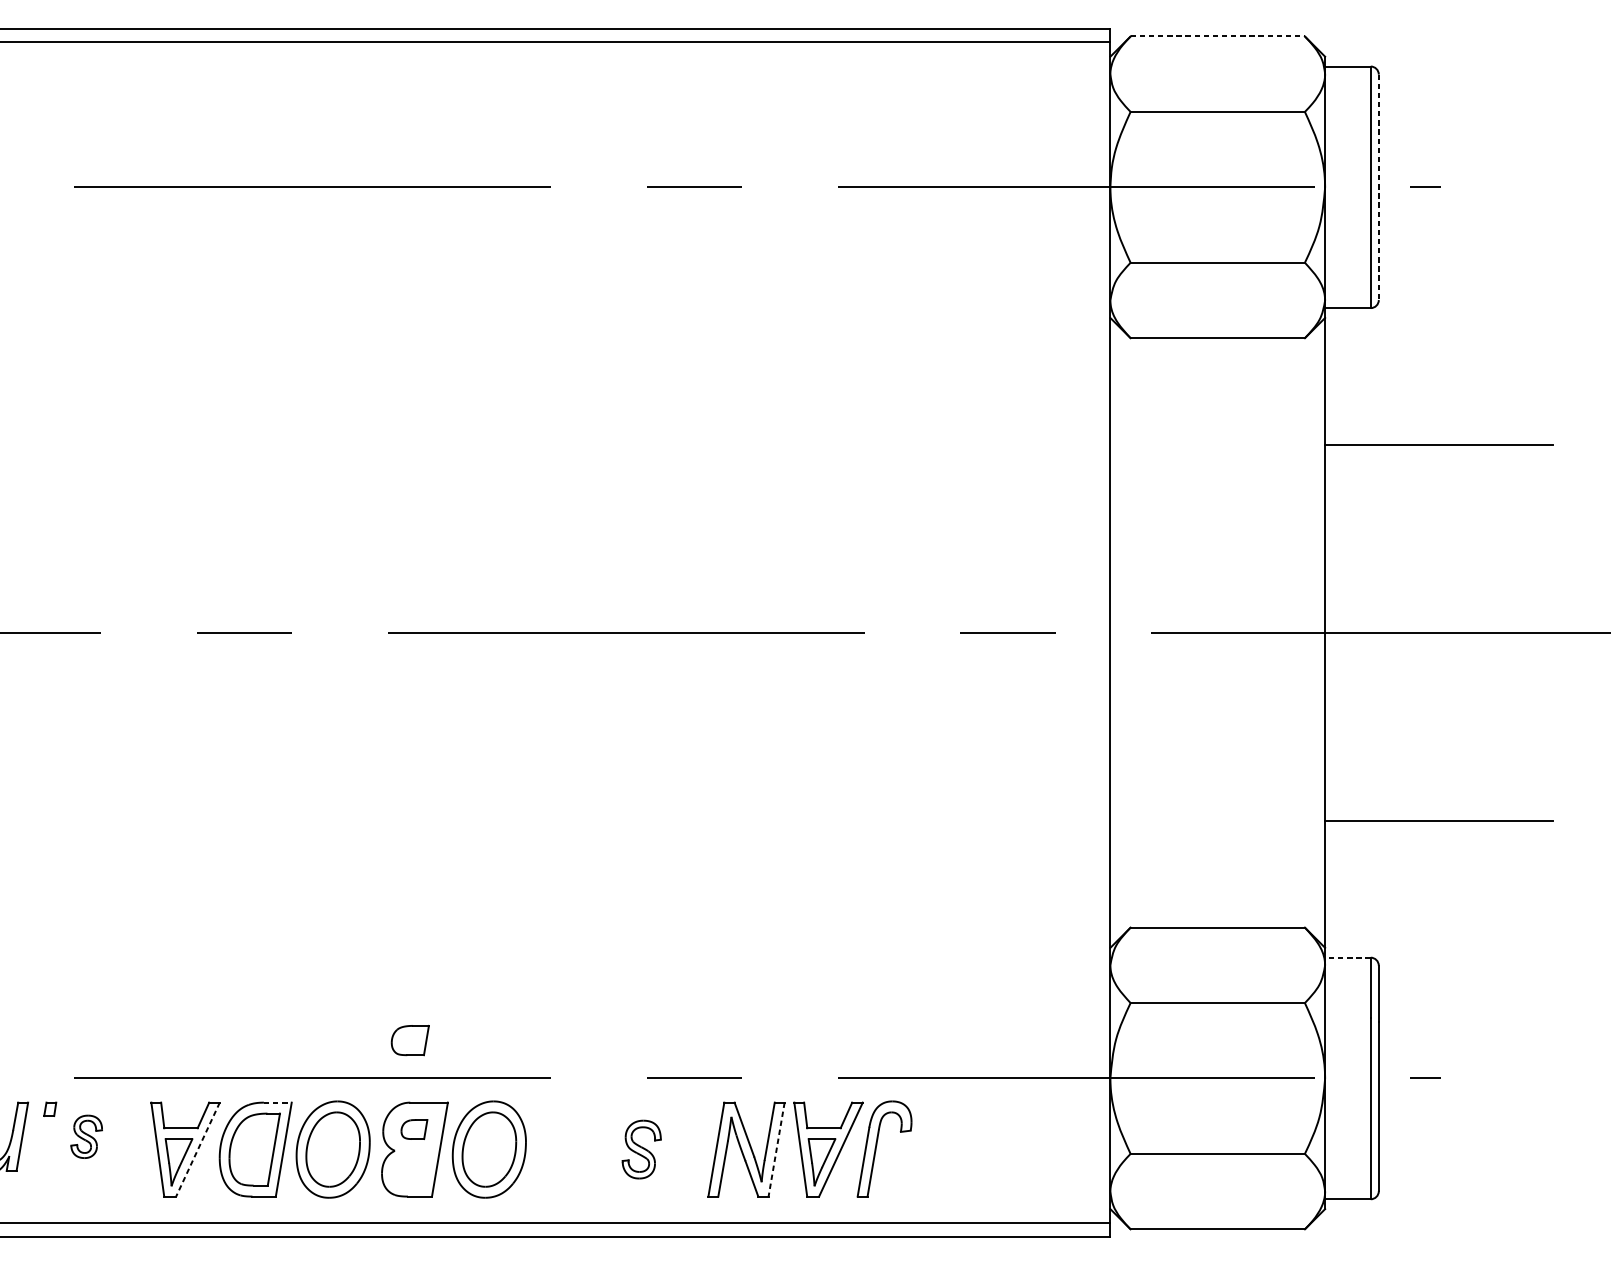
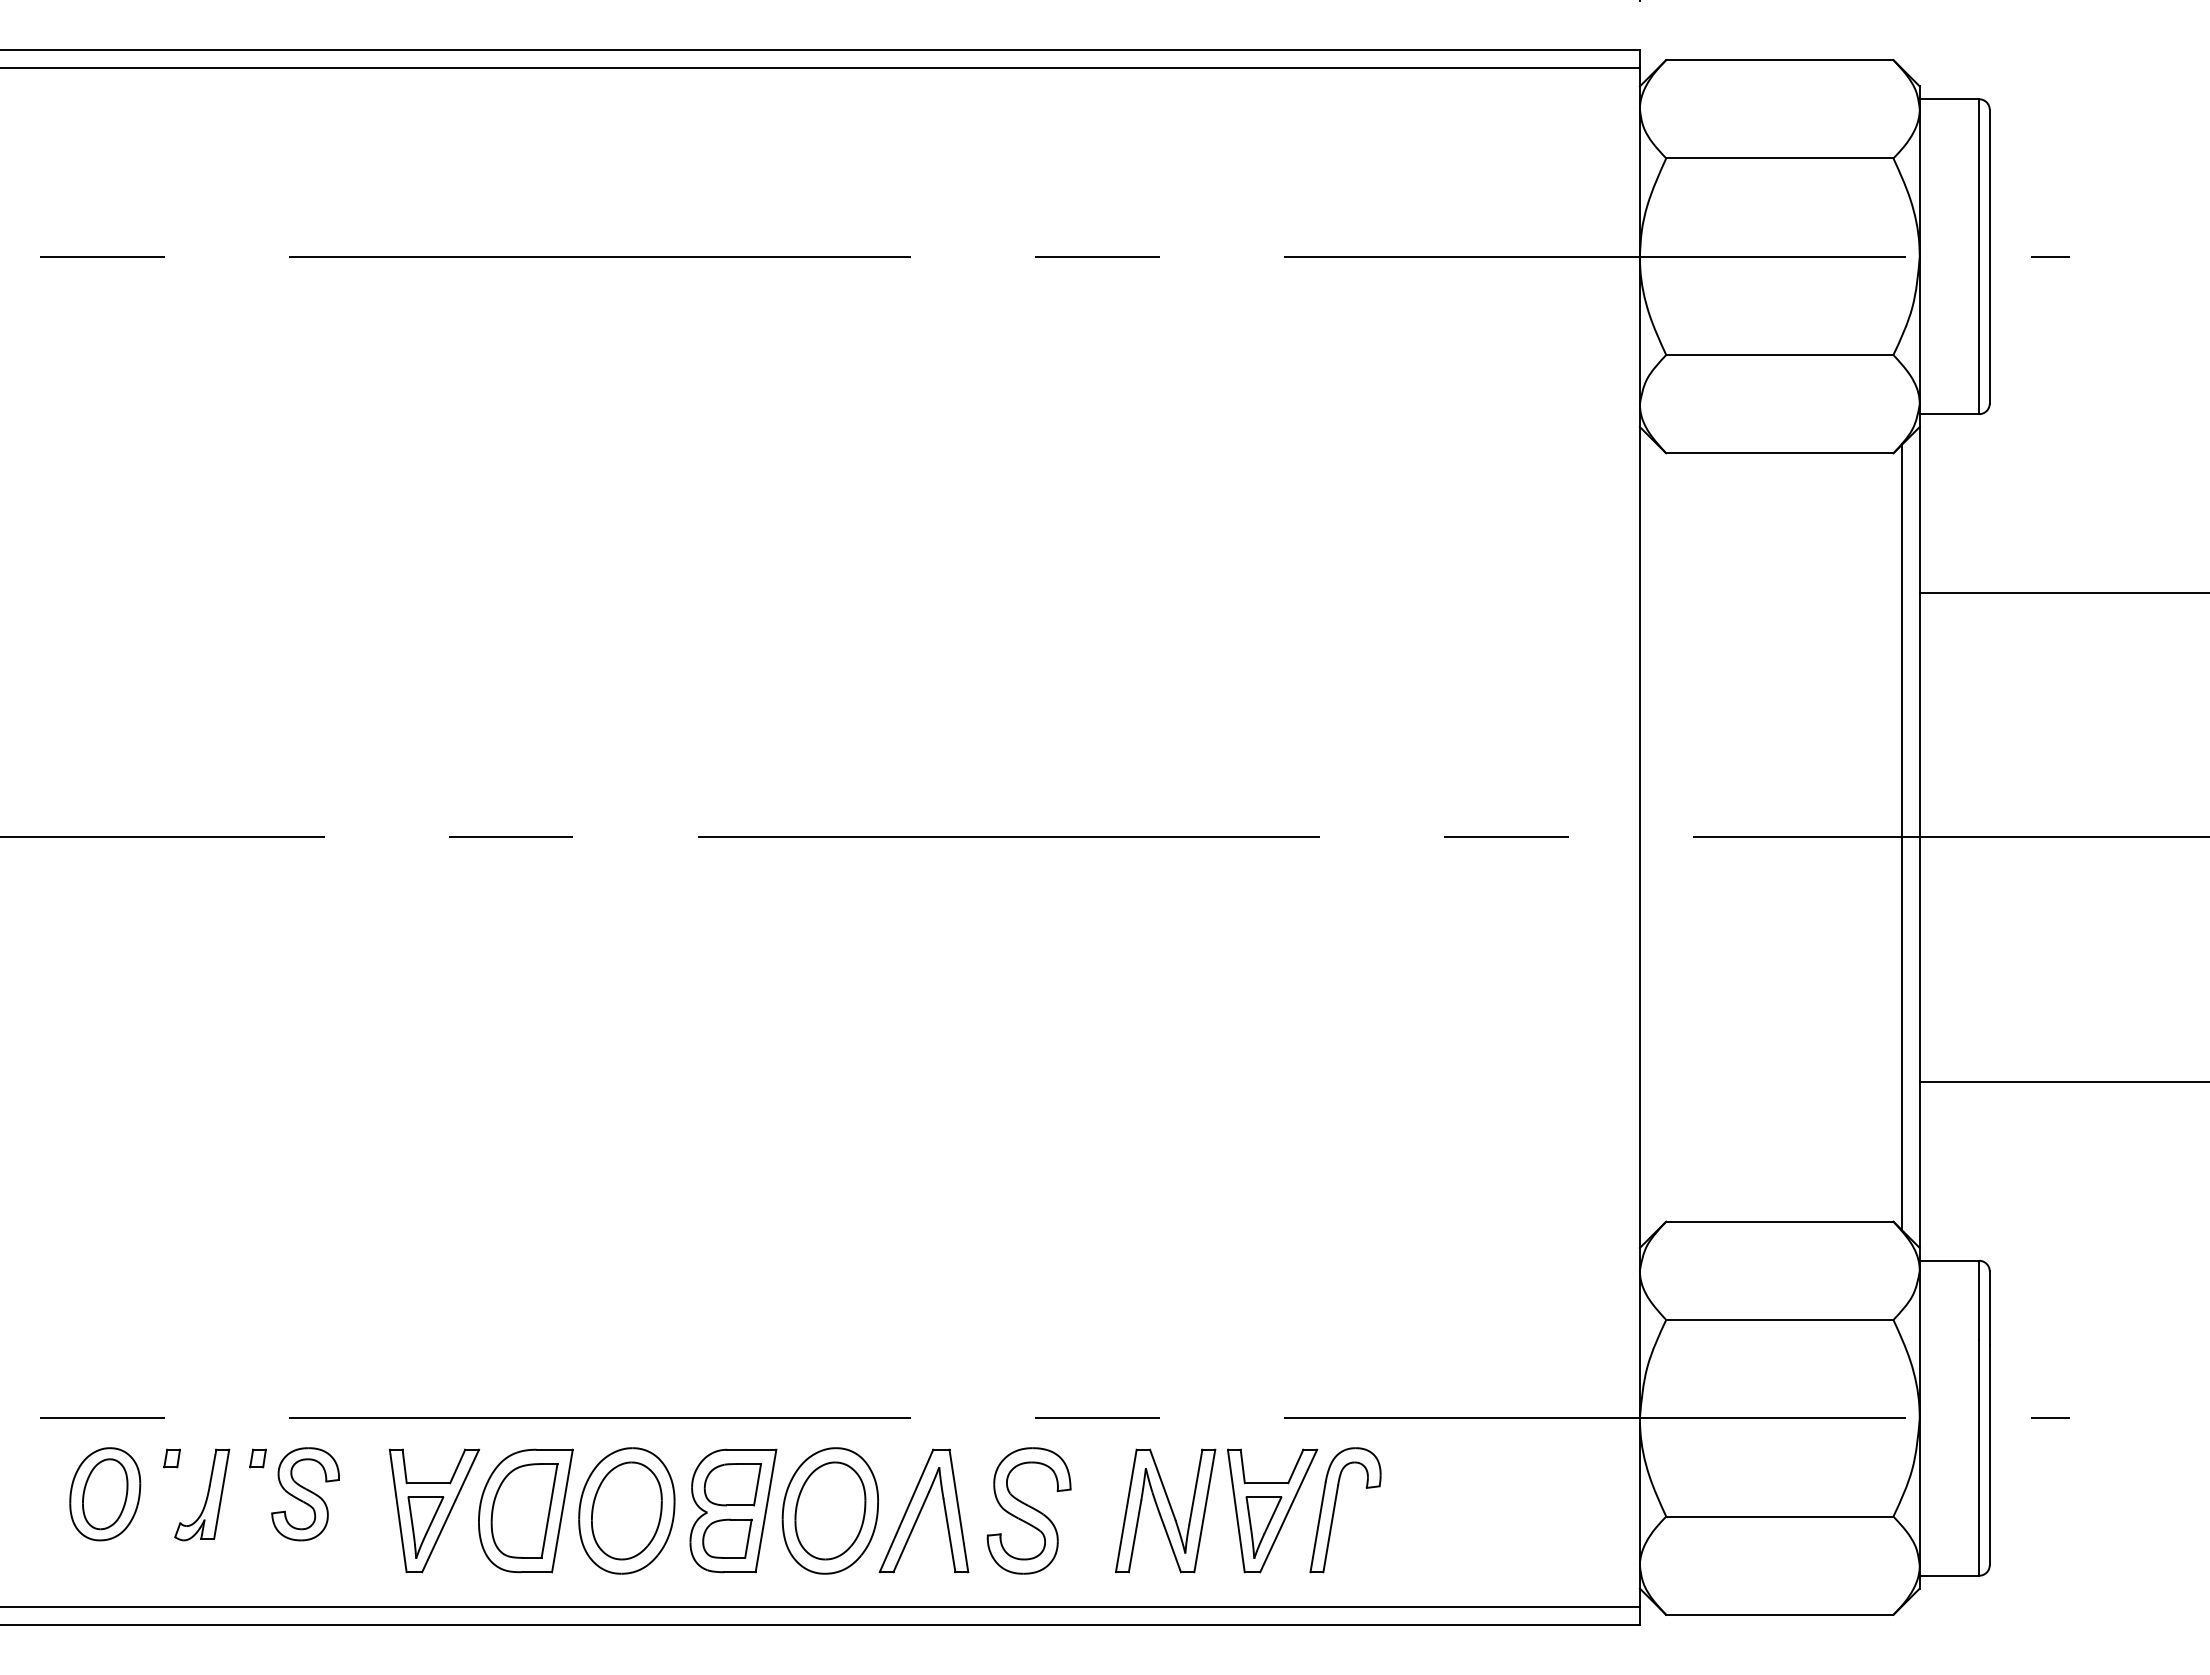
line: (1217, 36) -> (1779, 60), dashed -> solid
line: (1378, 187) -> (1989, 256), dashed -> solid
line: (1311, 632) -> (1902, 837), added
line: (1347, 957) -> (1949, 1260), dashed -> solid
part: (410, 1040) -> (727, 1538), moved
line: (278, 1102) -> (555, 1449), dashed -> solid
part: (414, 1129) -> (732, 1484), size x1.67
part: (86, 1136) -> (305, 1494), size x1.67
line: (197, 1149) -> (450, 1510), dashed -> solid
part: (560, 1149) -> (923, 1510), added
part: (641, 1149) -> (1028, 1510), size x1.67
line: (776, 1150) -> (1204, 1511), dashed -> solid

